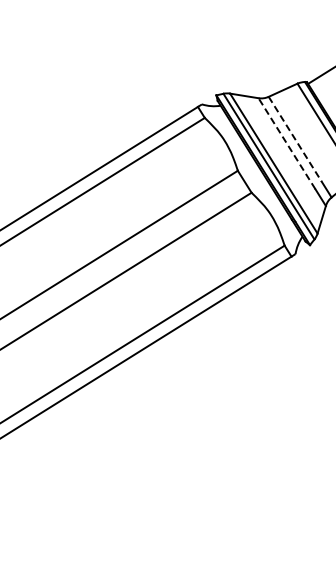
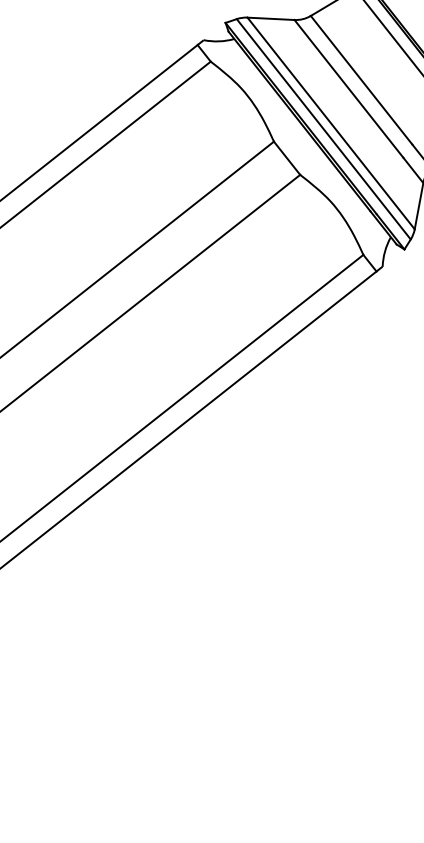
line: (295, 139) -> (361, 80), dashed -> solid
line: (286, 143) -> (348, 88), dashed -> solid

